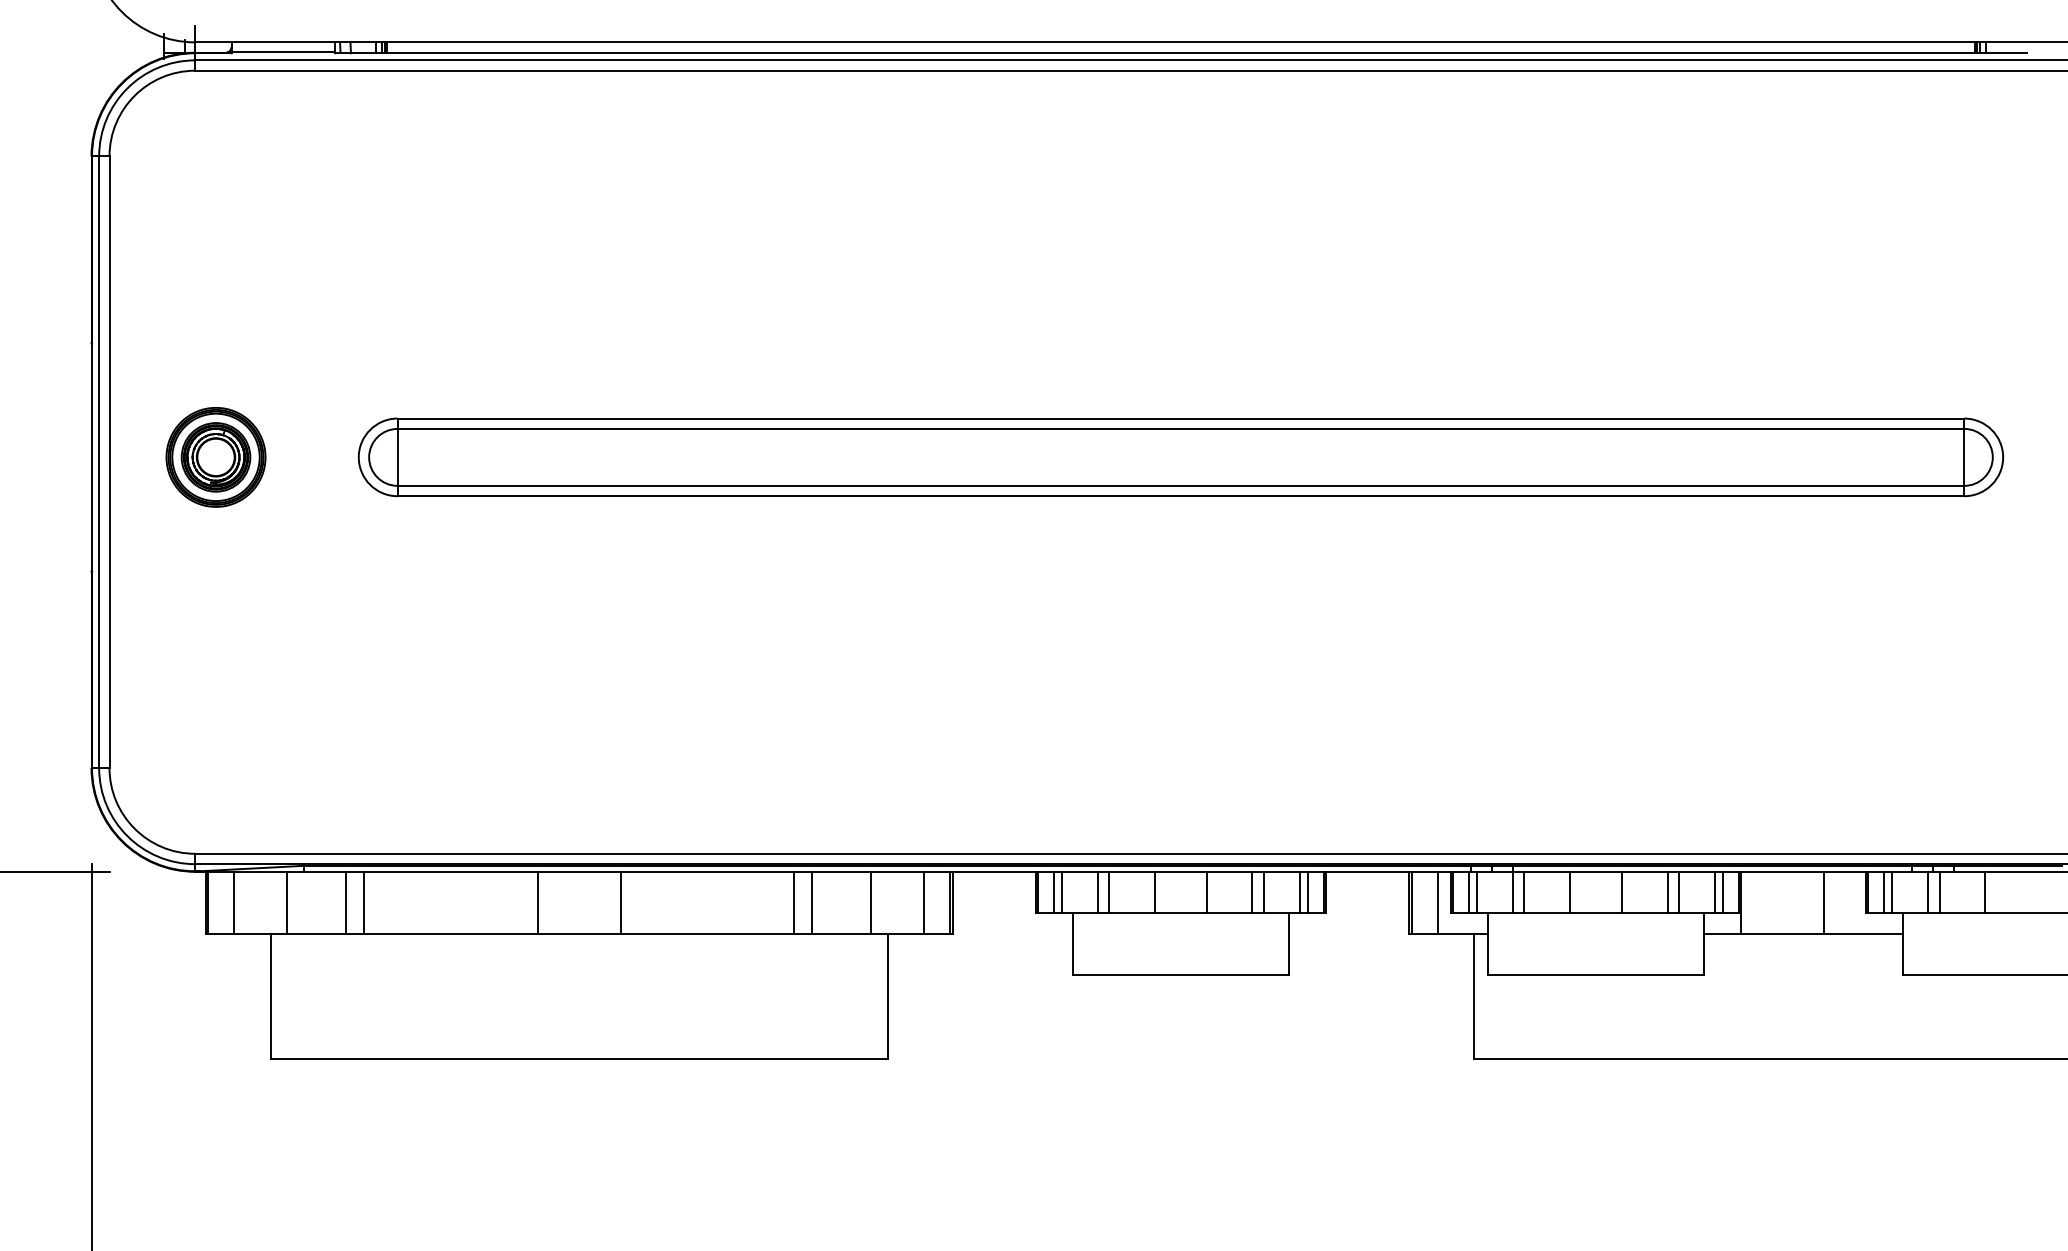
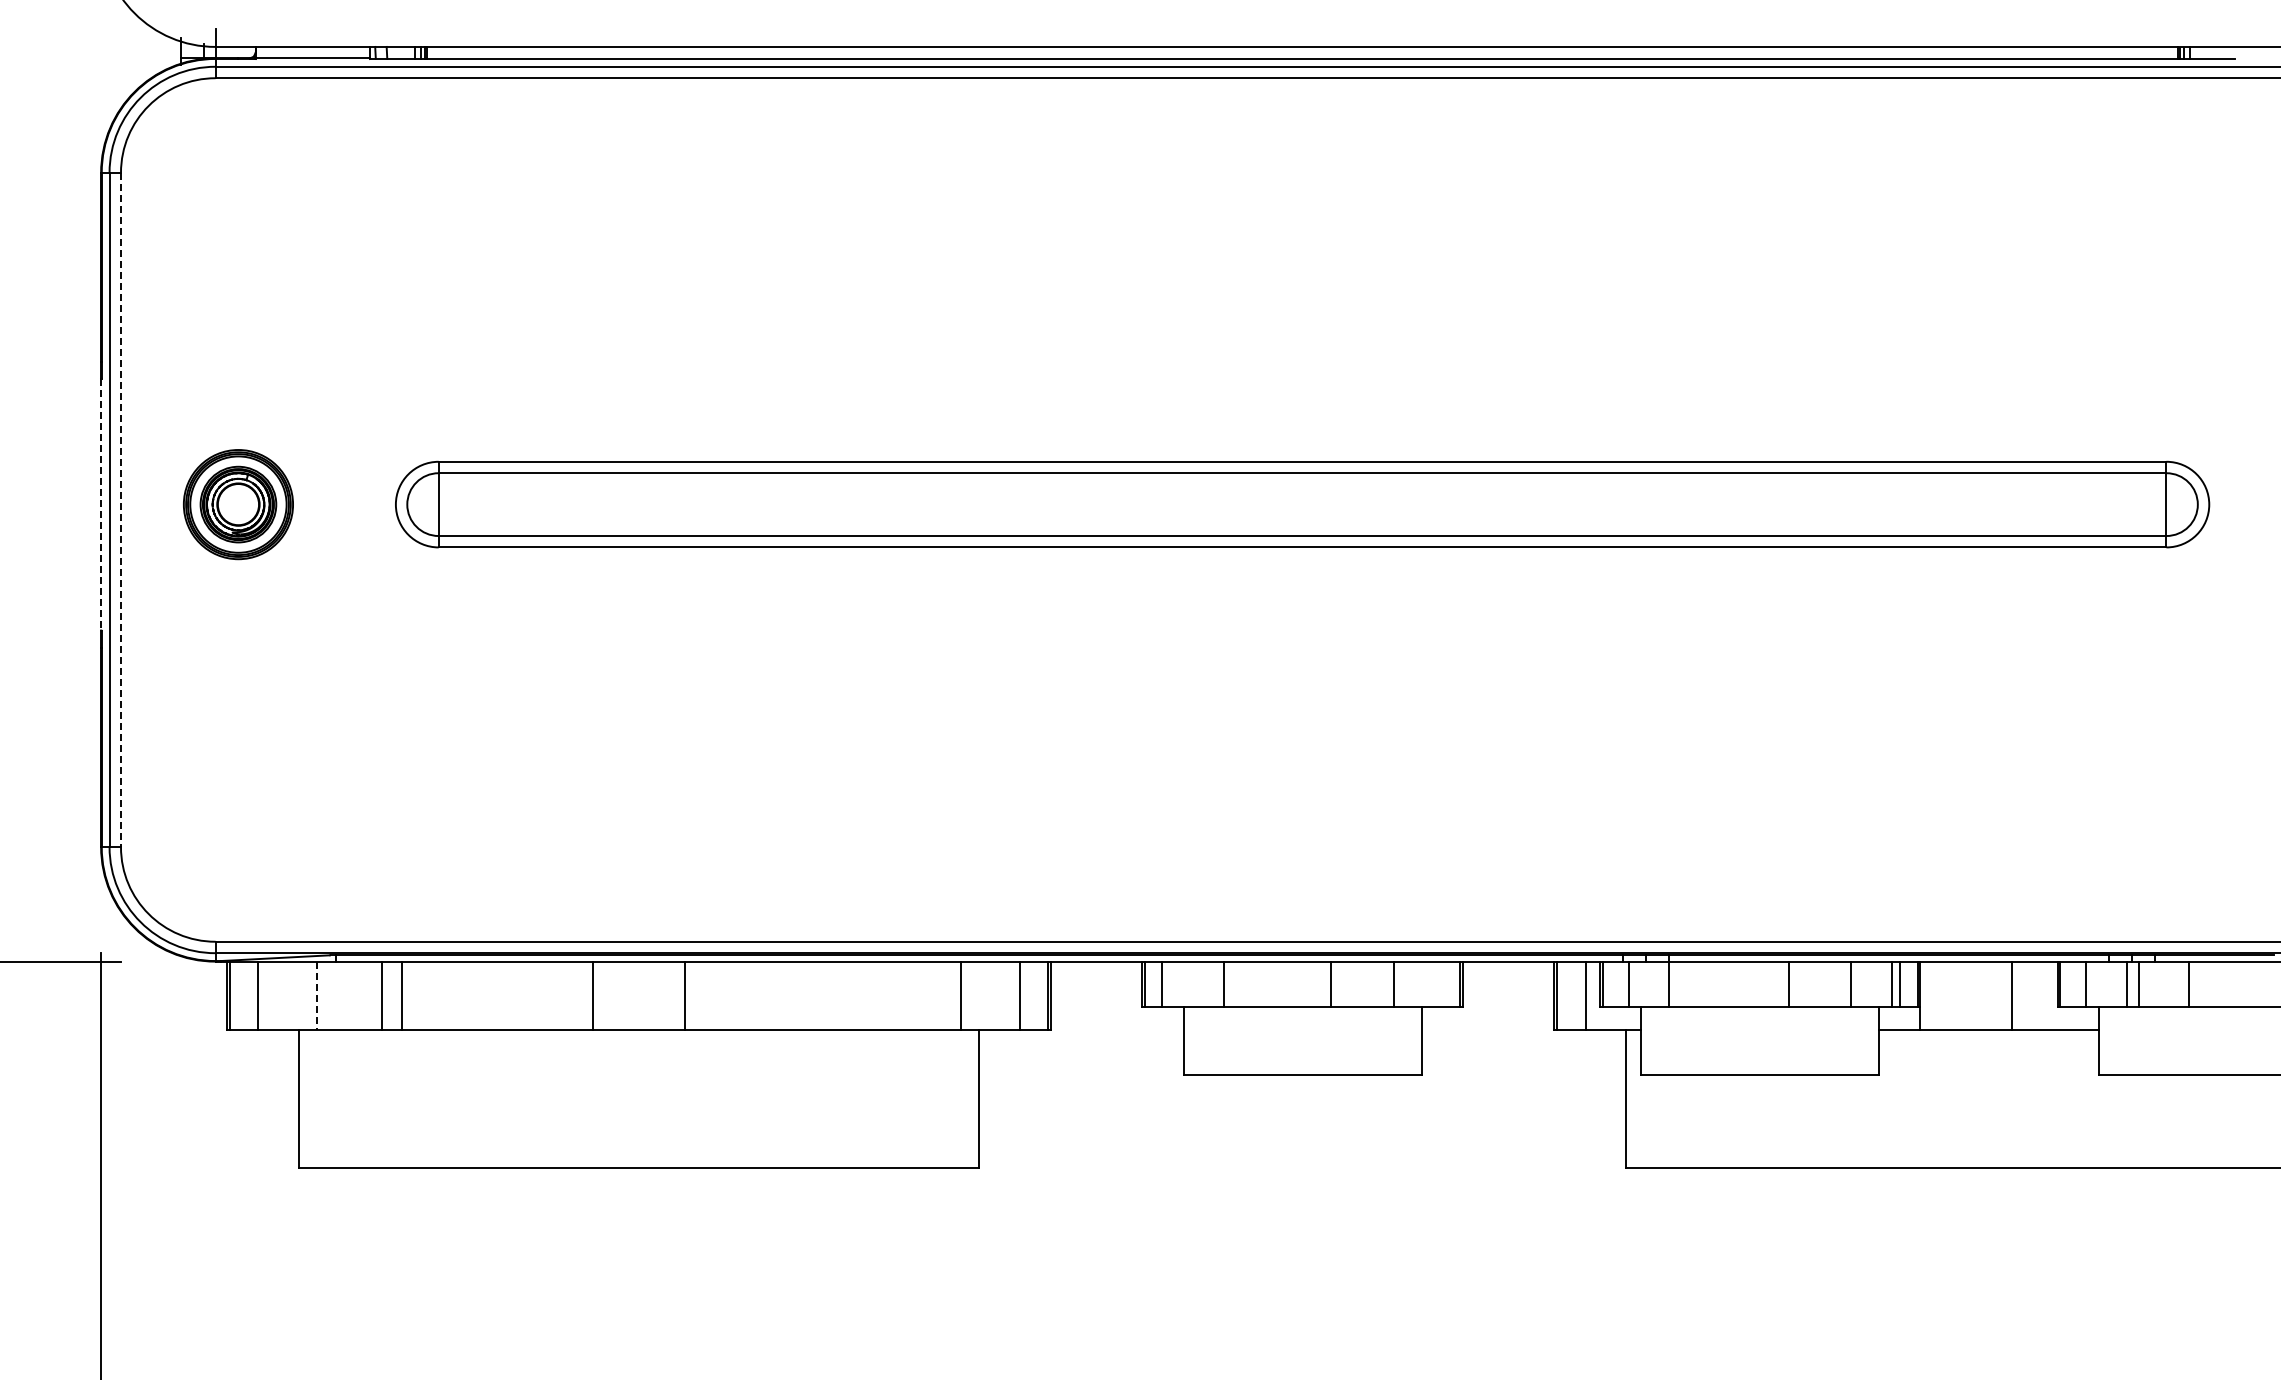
line: (91, 457) -> (101, 504), solid -> dashed
line: (109, 462) -> (121, 510), solid -> dashed
line: (1061, 892) -> (1170, 984), removed
line: (1098, 892) -> (1211, 984), removed
line: (1154, 892) -> (1273, 984), removed
line: (1252, 892) -> (1381, 984), removed
line: (1300, 892) -> (1434, 984), removed
line: (1307, 892) -> (1442, 984), removed
line: (1469, 892) -> (1620, 984), removed
line: (1524, 892) -> (1681, 984), removed
line: (1569, 892) -> (1731, 984), removed
line: (1667, 892) -> (1839, 984), removed
line: (1883, 892) -> (2077, 984), removed
line: (793, 902) -> (875, 995), removed
line: (812, 902) -> (896, 995), removed
line: (287, 903) -> (317, 996), solid -> dashed

